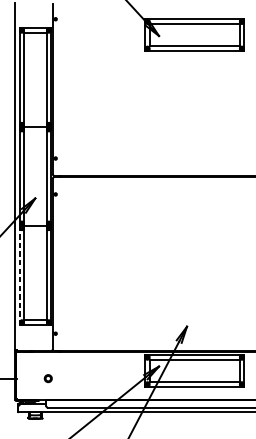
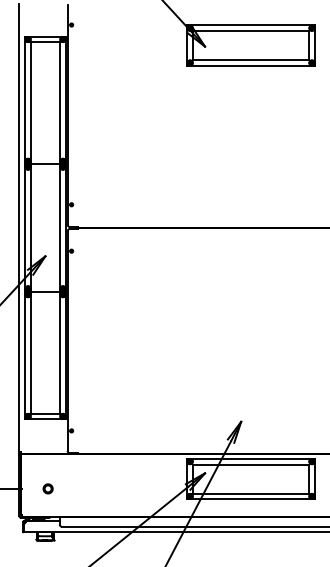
line: (19, 275) -> (25, 355), dashed -> solid
part: (47, 378) -> (47, 488), moved

